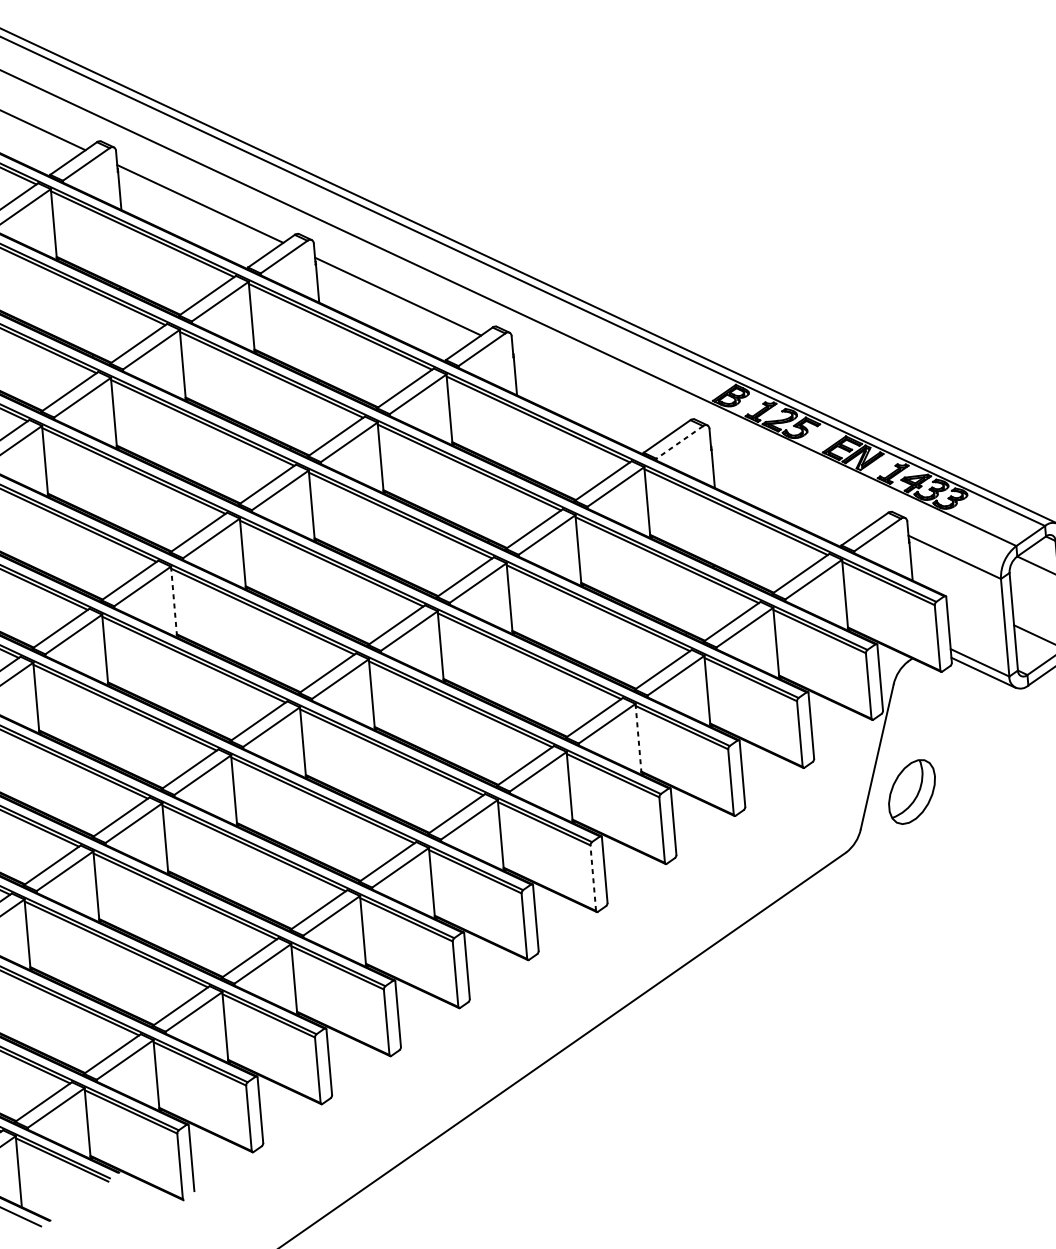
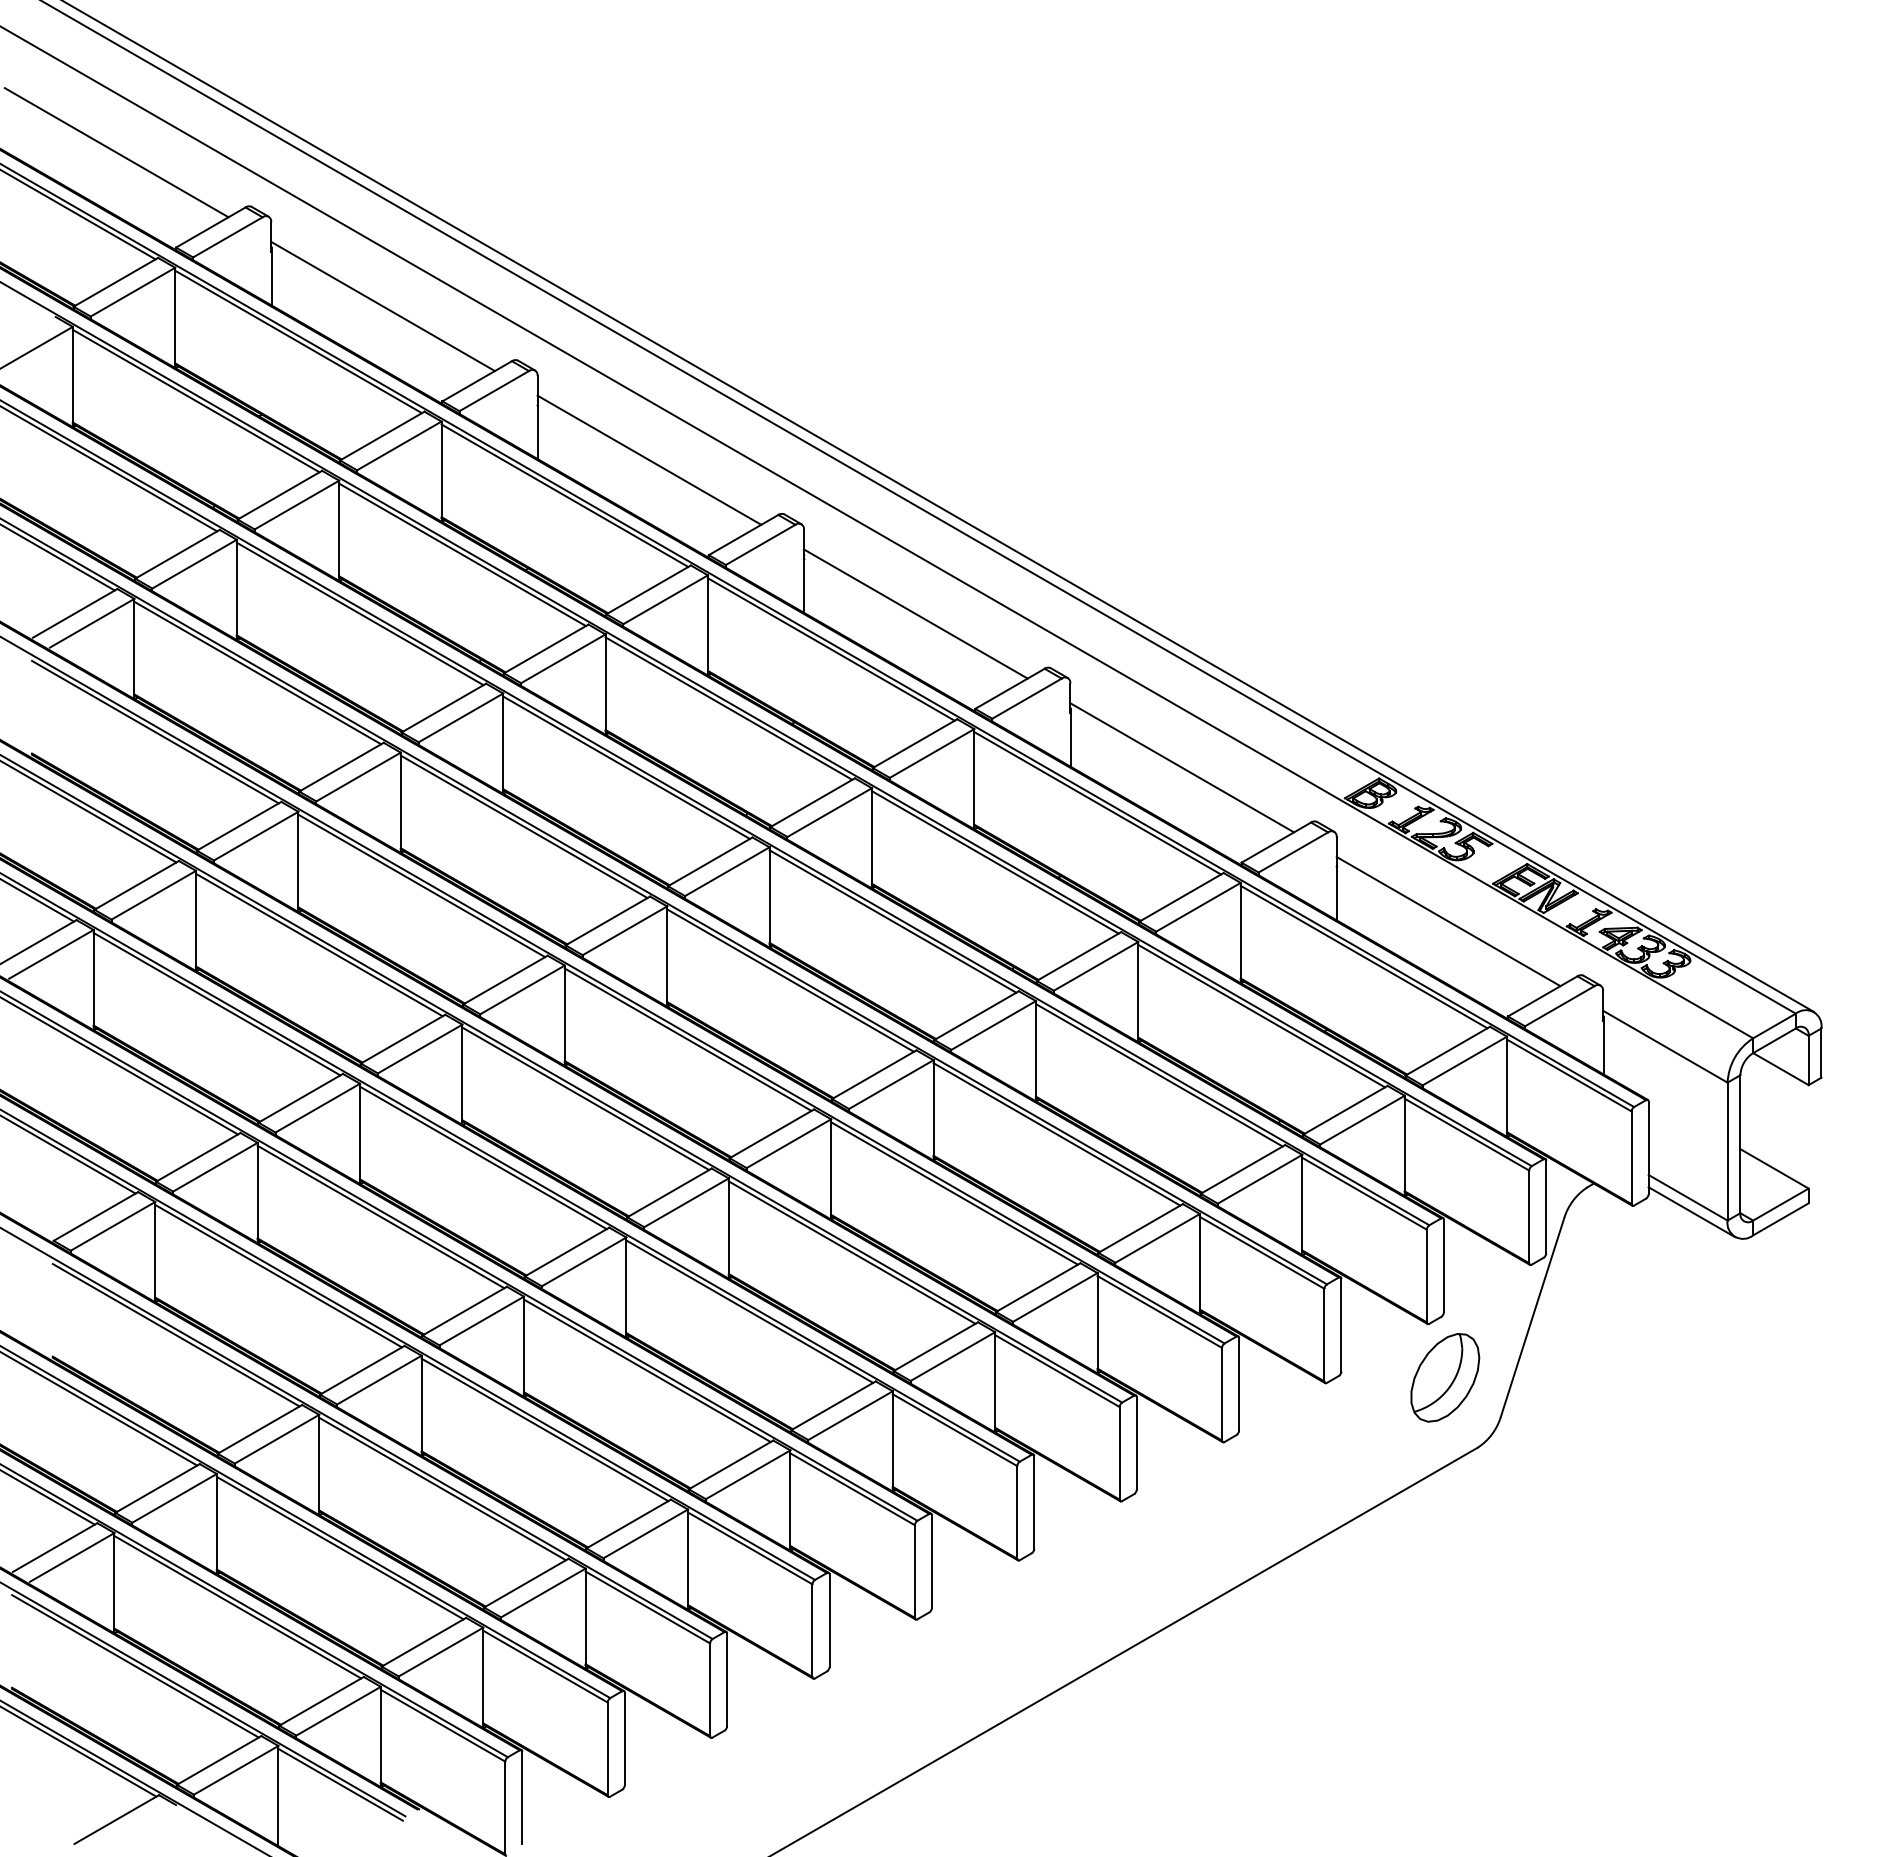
line: (596, 389) -> (1182, 767), added
line: (679, 442) -> (1292, 852), dashed -> solid
line: (793, 481) -> (1448, 921), added
line: (173, 602) -> (564, 1016), dashed -> solid
line: (638, 739) -> (1199, 1264), dashed -> solid
part: (912, 791) -> (1445, 1377), moved
line: (593, 877) -> (1119, 1452), dashed -> solid

